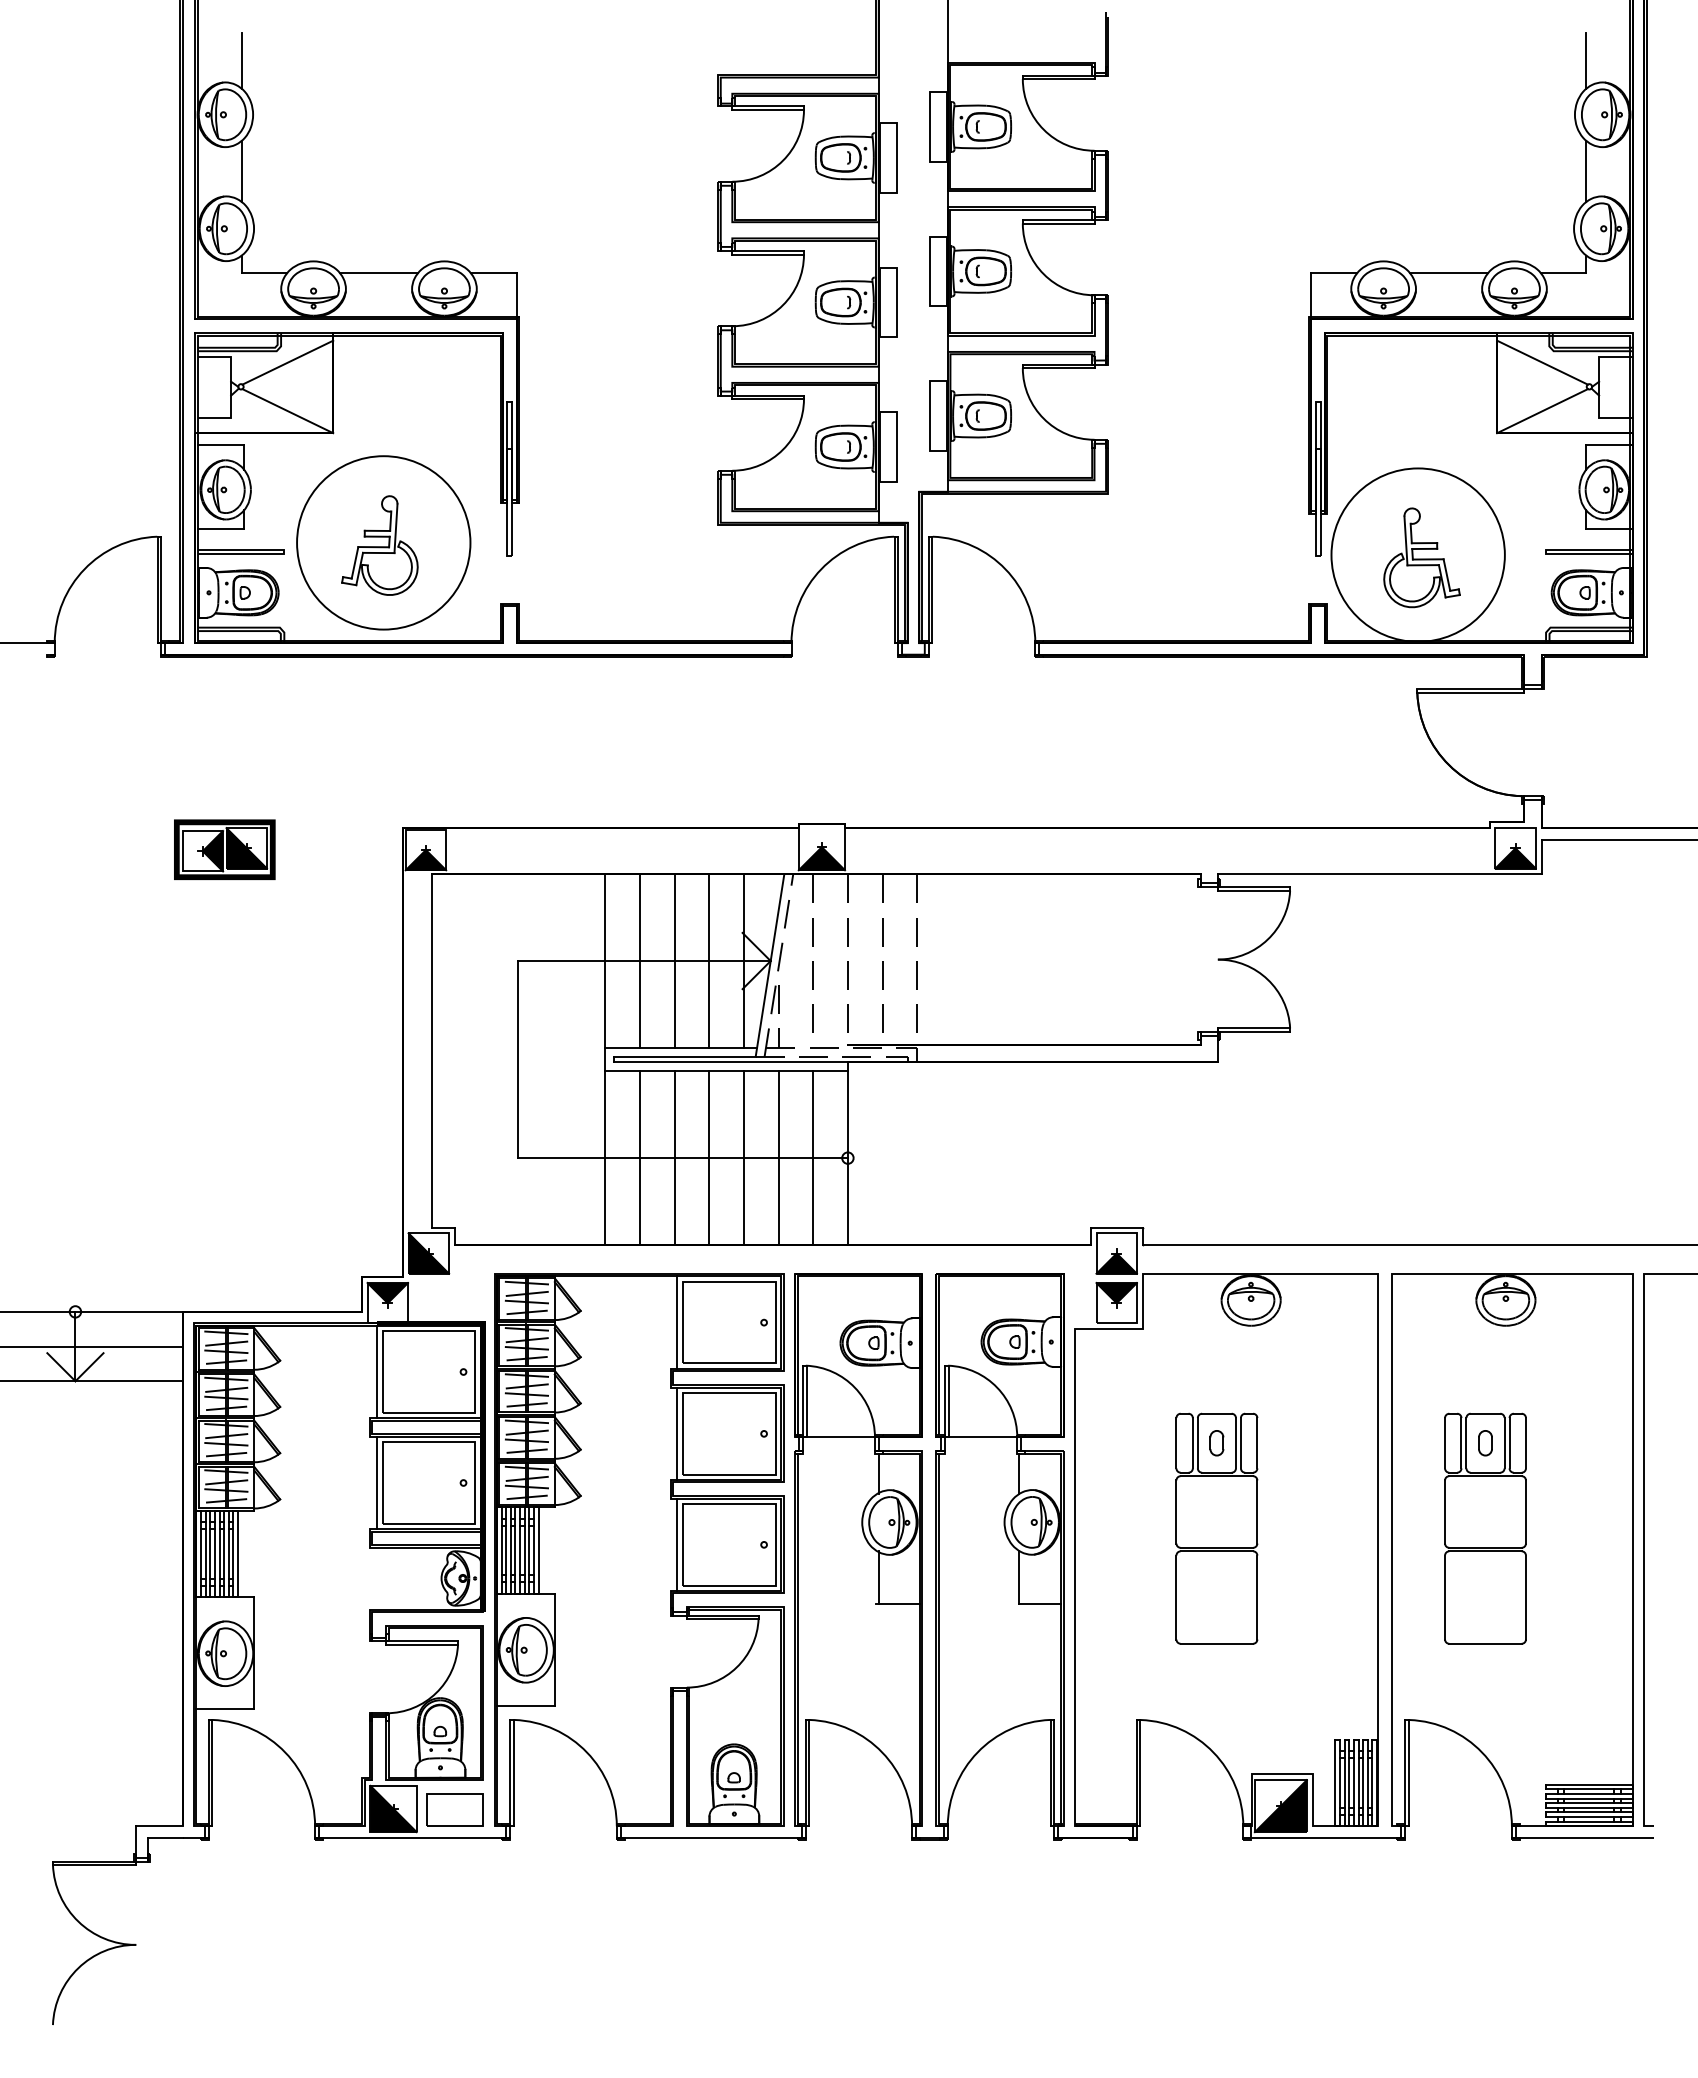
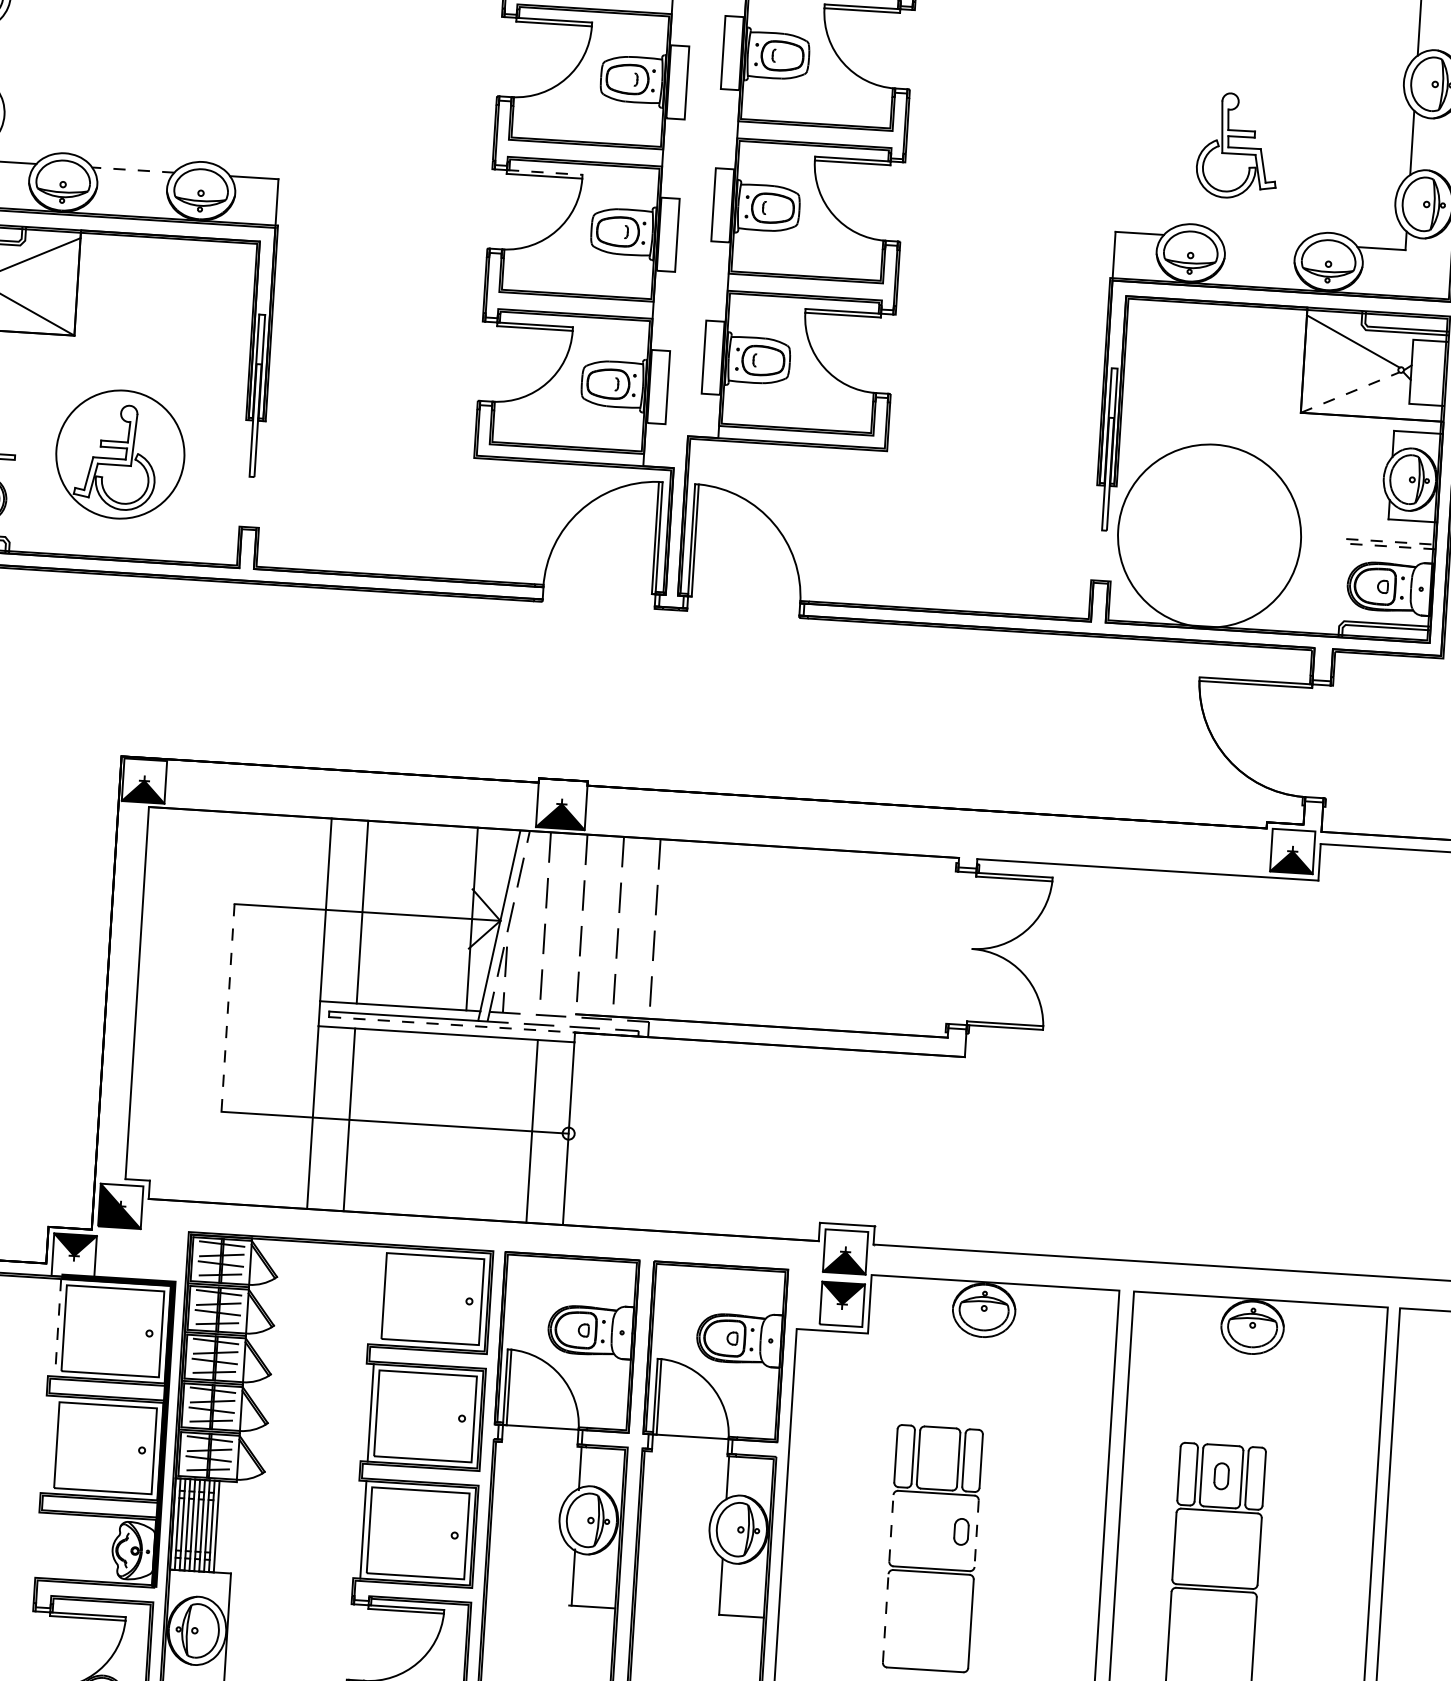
line: (768, 250) -> (545, 171), solid -> dashed
line: (379, 273) -> (133, 170), solid -> dashed
line: (1449, 273) -> (1261, 241), removed
line: (1542, 410) -> (1350, 391), solid -> dashed
circle: (383, 542) -> (120, 454), size x0.7
line: (1546, 551) -> (1345, 540), solid -> dashed
part: (1421, 557) -> (1237, 145), moved
line: (674, 960) -> (399, 913), removed
line: (709, 960) -> (435, 916), removed
line: (518, 1058) -> (228, 1006), solid -> dashed
line: (731, 1062) -> (452, 1025), solid -> dashed
line: (674, 1157) -> (385, 1121), removed
line: (709, 1157) -> (422, 1123), removed
line: (743, 1157) -> (458, 1126), removed
line: (778, 1157) -> (495, 1128), removed
line: (677, 1322) -> (378, 1295), removed
line: (376, 1372) -> (57, 1328), solid -> dashed
part: (1216, 1443) -> (961, 1532), moved
line: (376, 1482) -> (50, 1444), removed
line: (1176, 1512) -> (891, 1528), solid -> dashed
line: (1257, 1512) -> (976, 1534), solid -> dashed
line: (1176, 1597) -> (885, 1618), solid -> dashed

